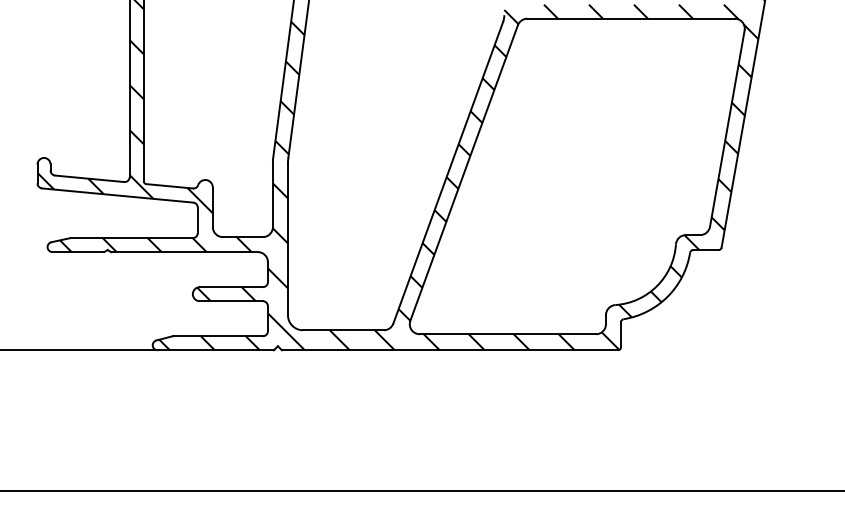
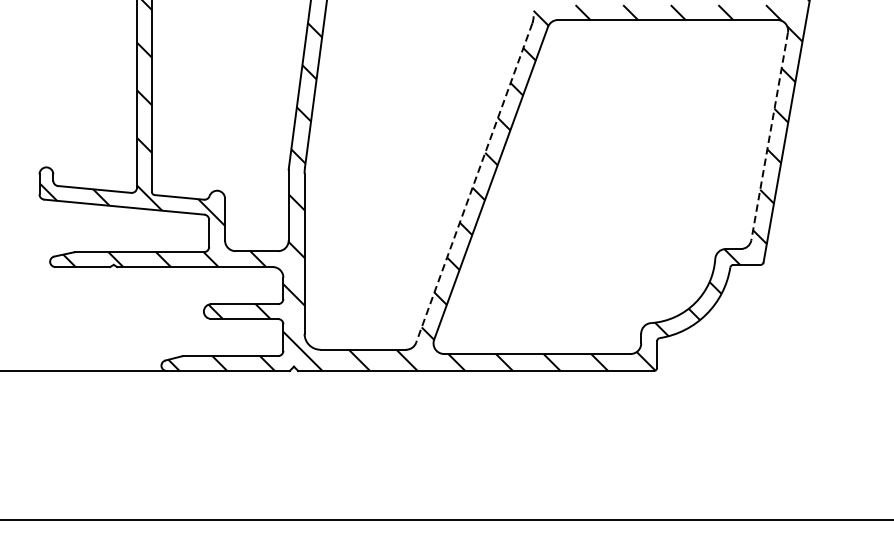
line: (727, 128) -> (769, 136), solid -> dashed
line: (448, 173) -> (474, 183), solid -> dashed

